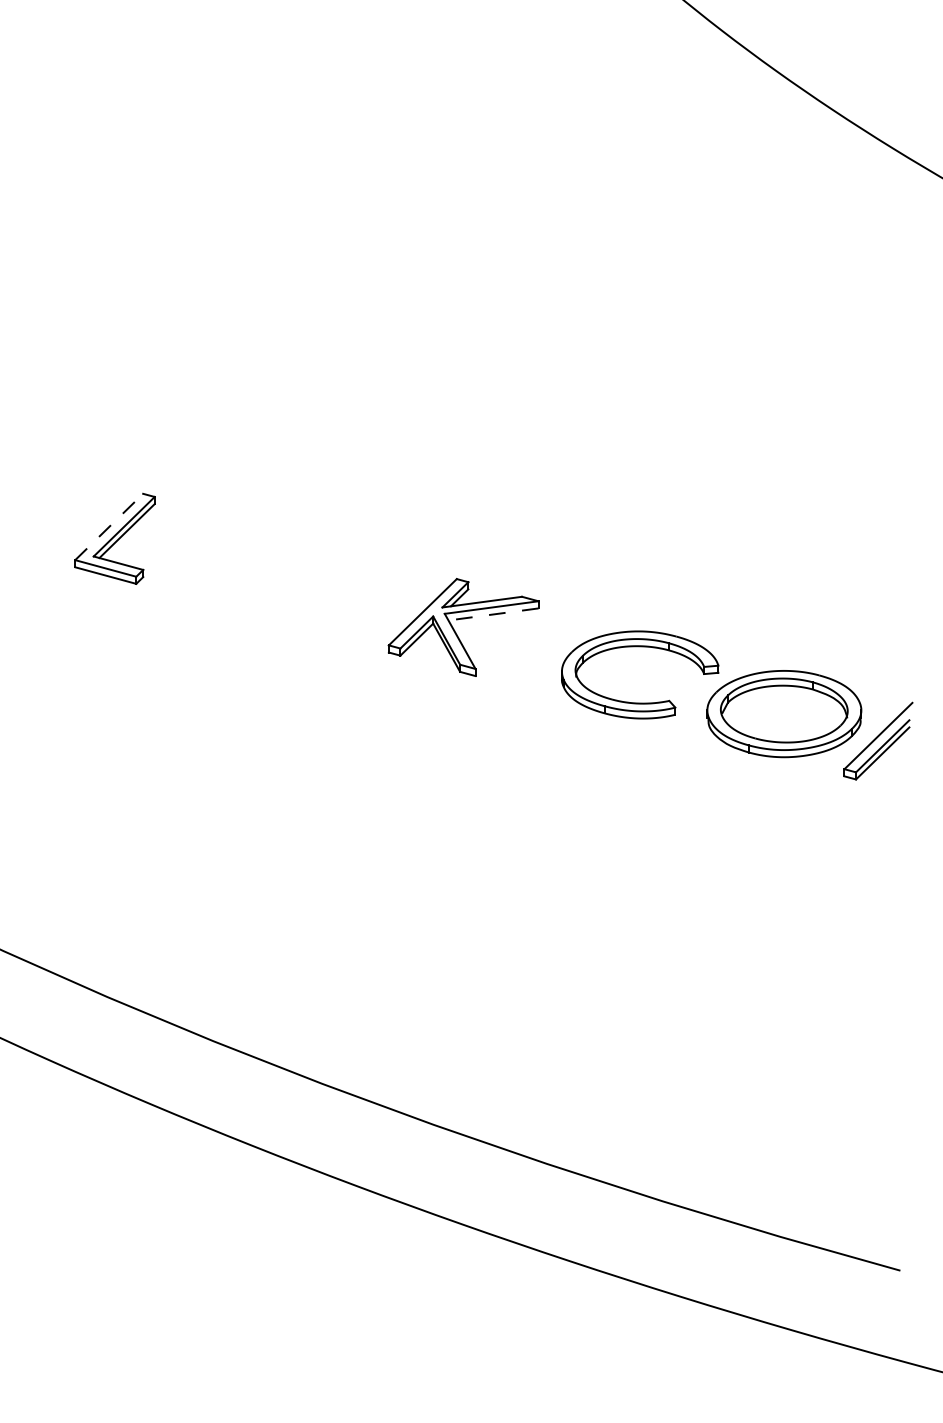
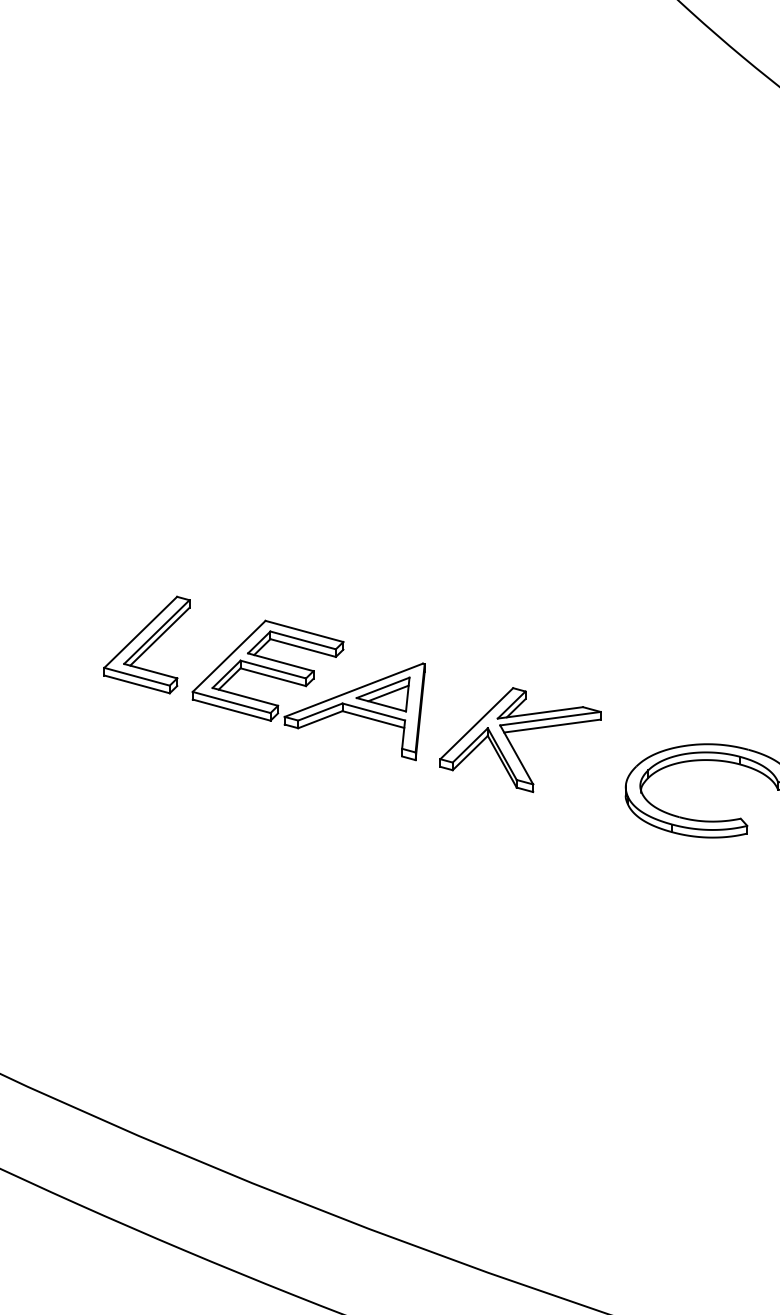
line: (109, 526) -> (141, 631), dashed -> solid
part: (265, 581) -> (308, 690), added
line: (493, 614) -> (552, 726), dashed -> solid

